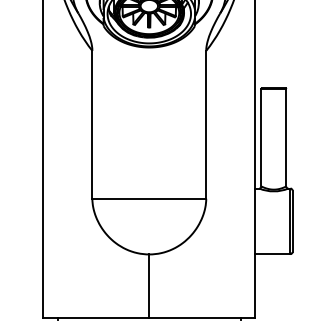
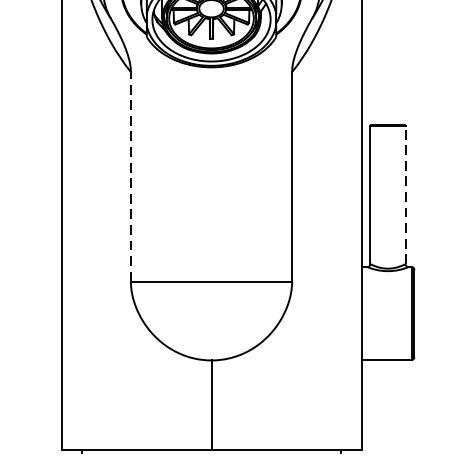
line: (92, 124) -> (131, 176), solid -> dashed
line: (286, 137) -> (405, 194), solid -> dashed

